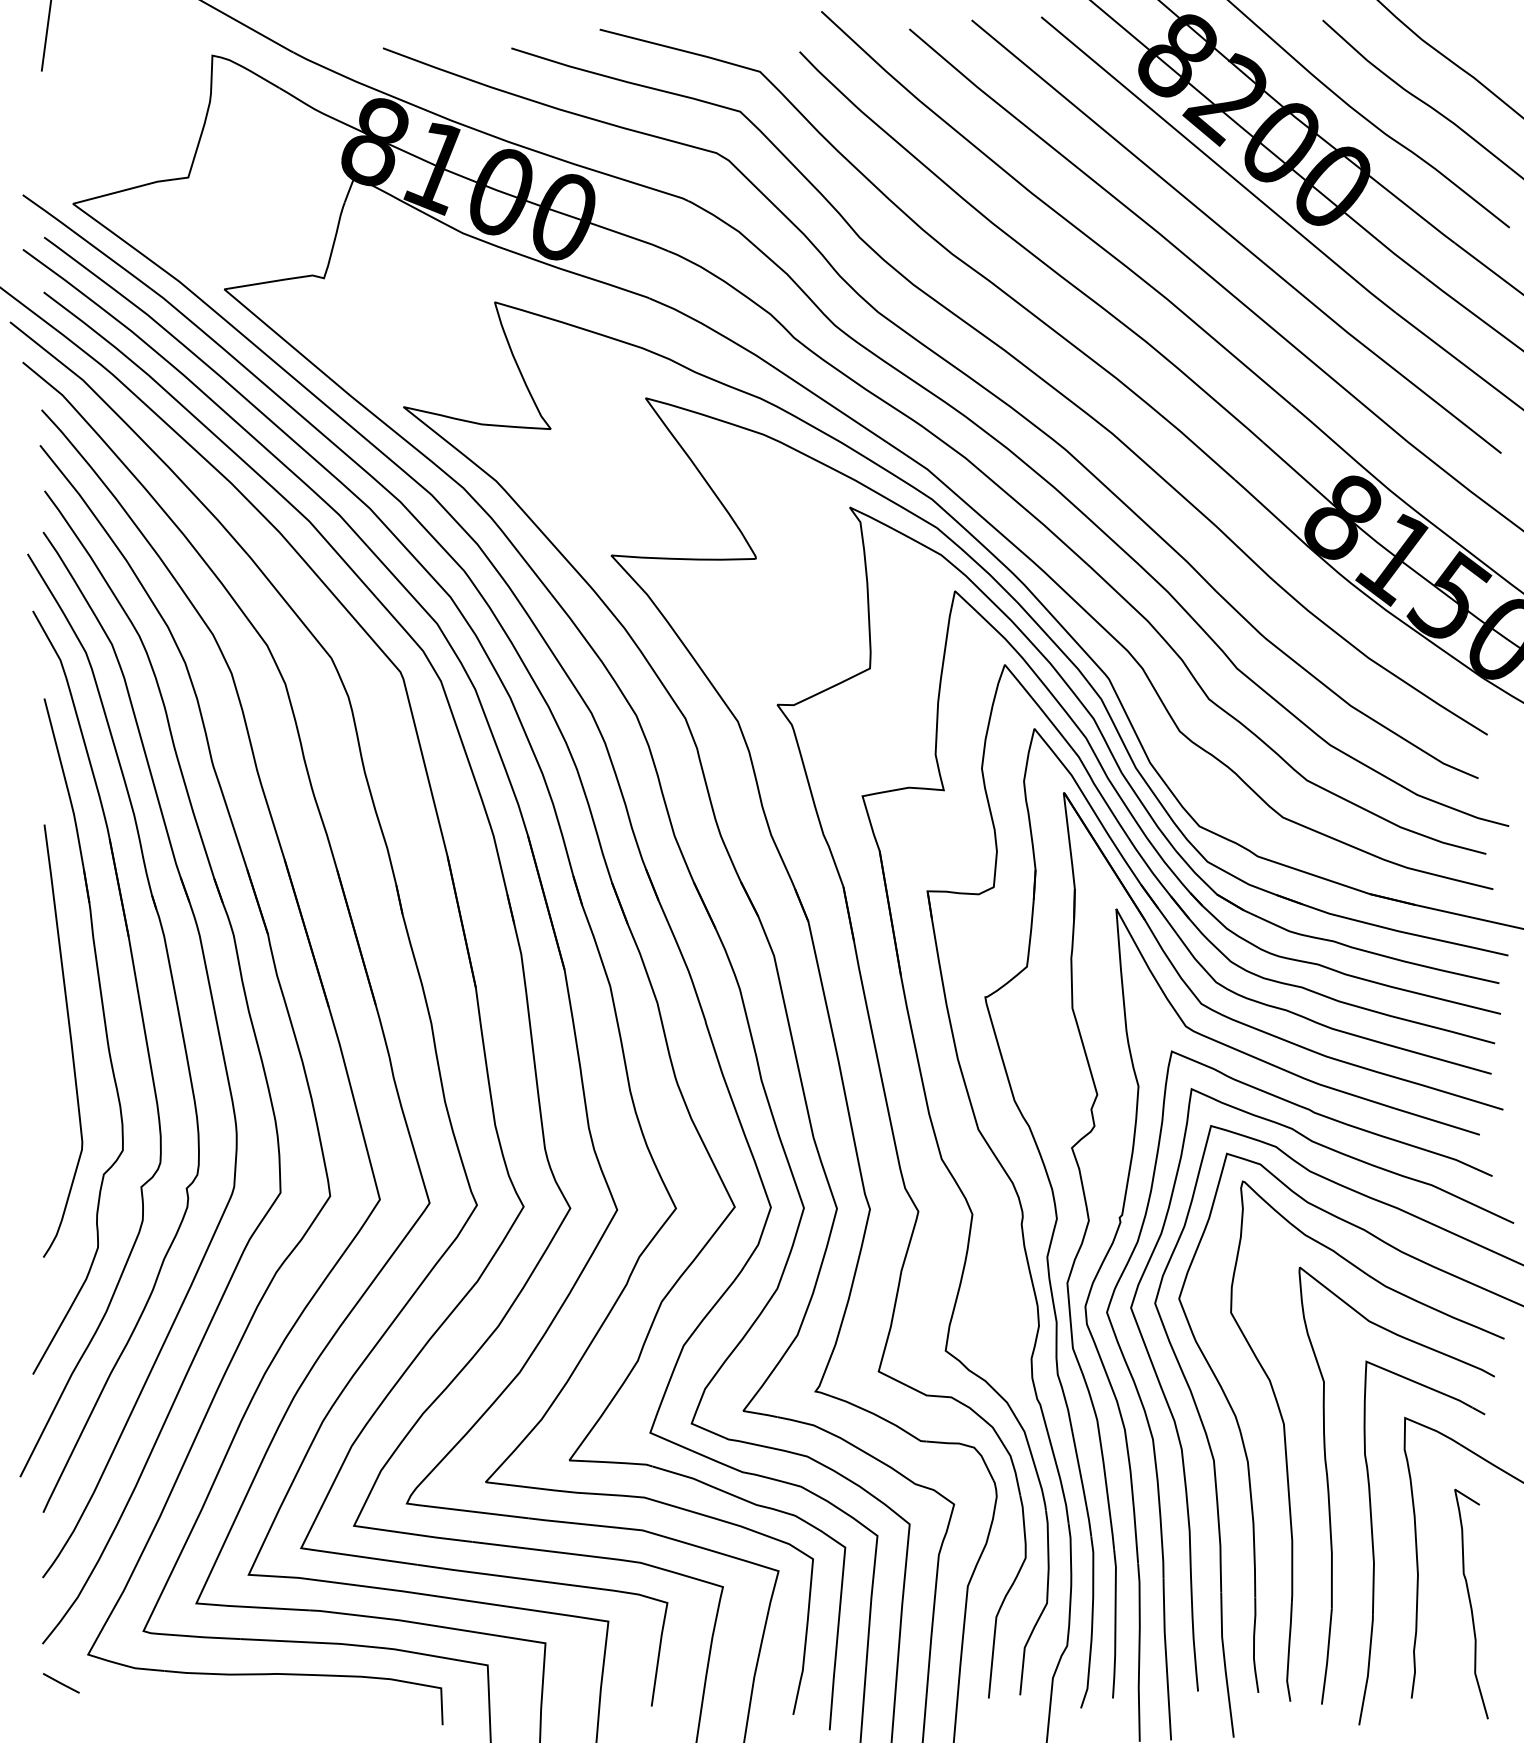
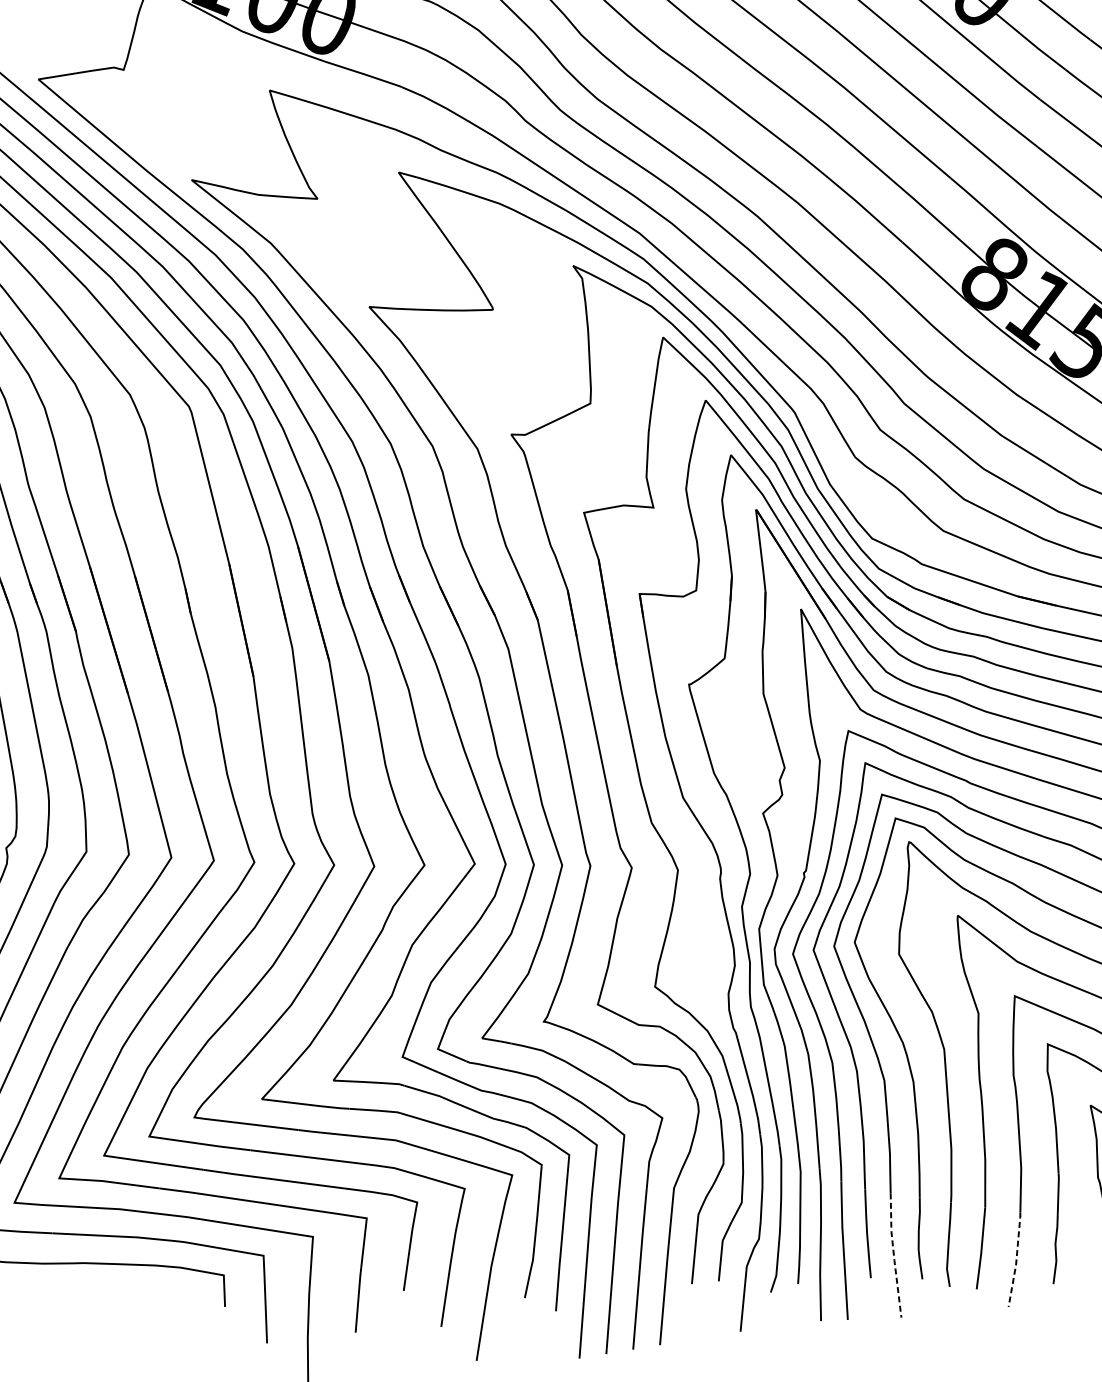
line: (1225, 1665) -> (894, 1255), solid -> dashed
line: (1368, 1670) -> (1016, 1260), solid -> dashed

